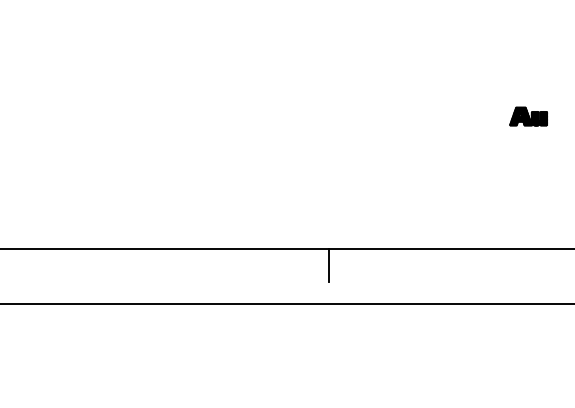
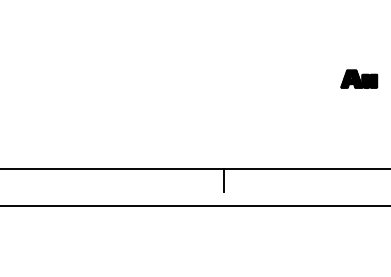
part: (528, 115) -> (359, 78), size x1.43

